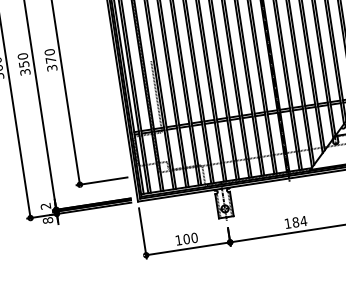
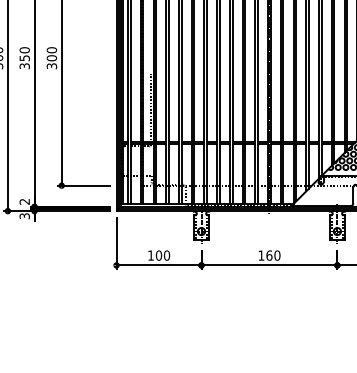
text: (50, 60) -> (51, 58), 370 -> 300
text: (47, 220) -> (24, 216), 8 -> 3
text: (299, 221) -> (273, 255), 184 -> 160

